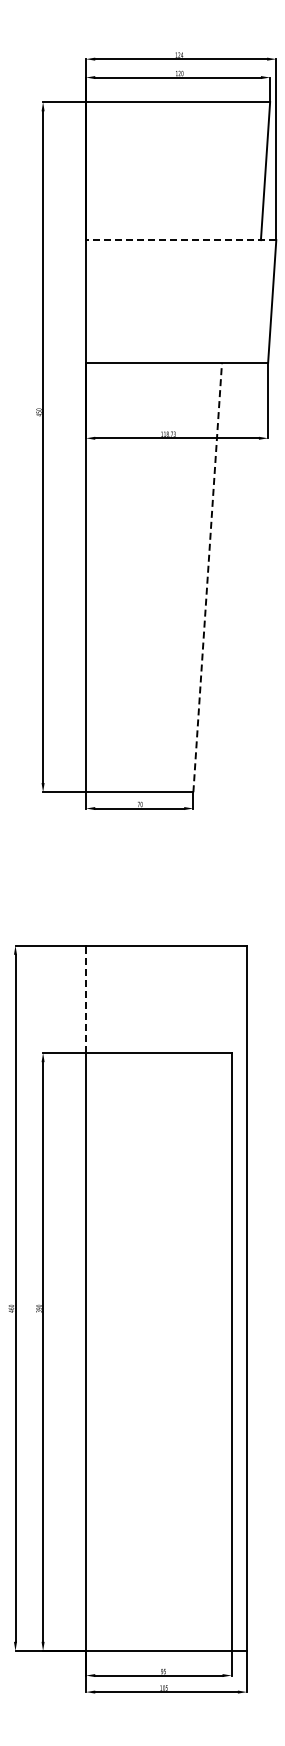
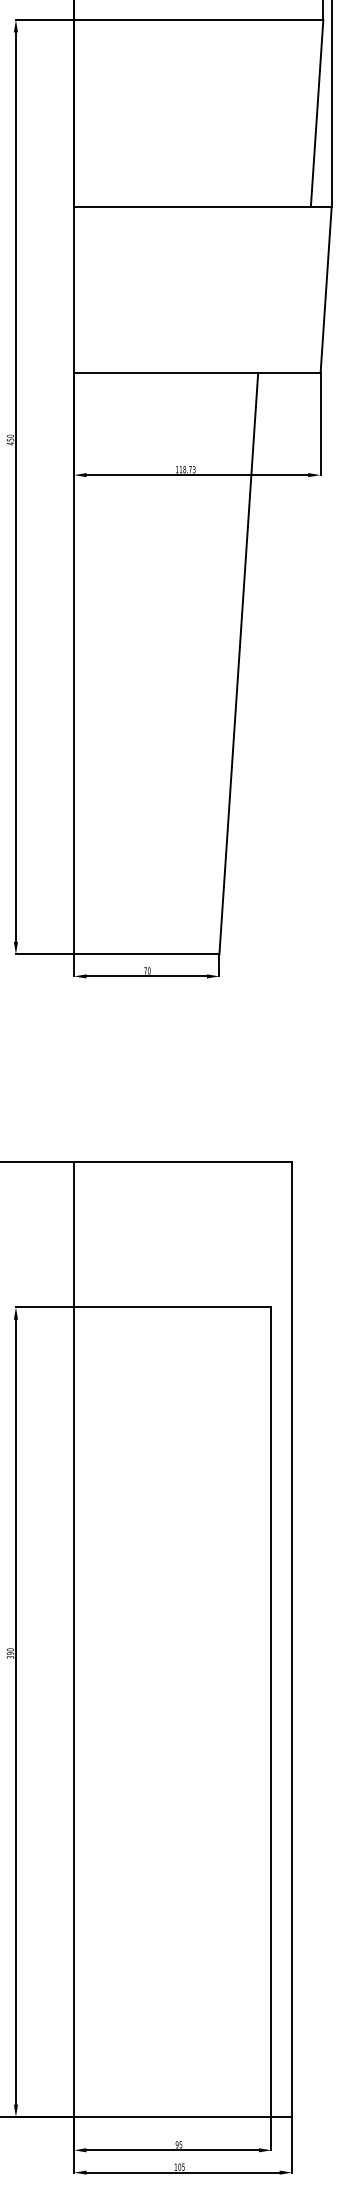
line: (180, 240) -> (201, 207), dashed -> solid
line: (207, 577) -> (238, 663), dashed -> solid
line: (86, 999) -> (74, 1234), dashed -> solid

